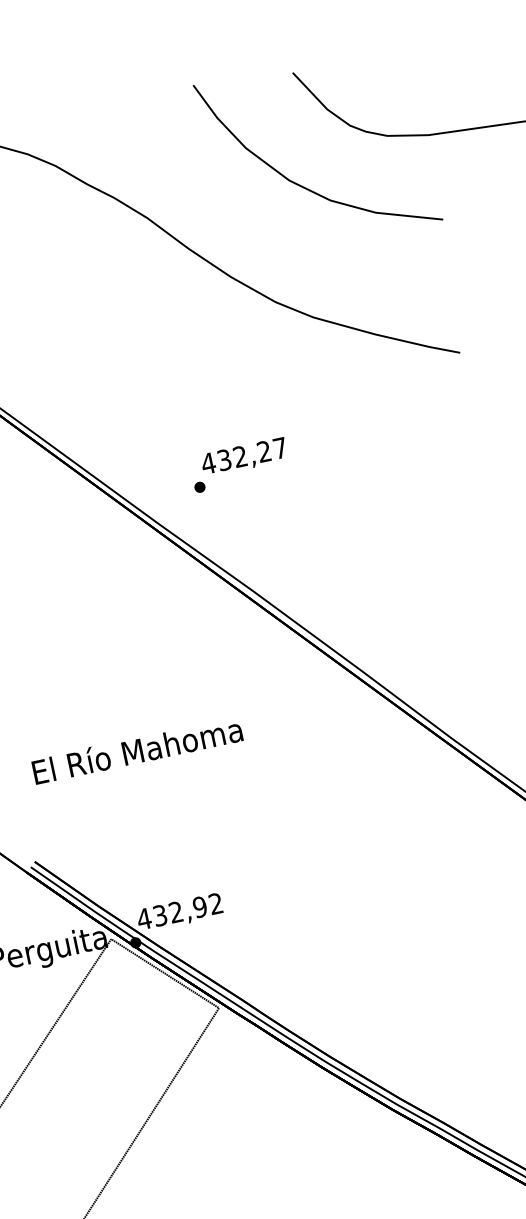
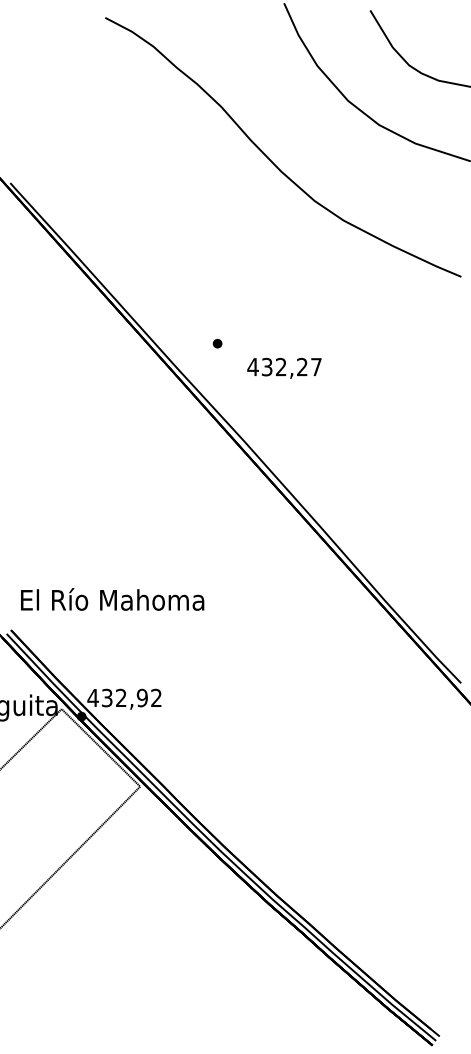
text: (244, 456) -> (284, 367), moved
text: (137, 750) -> (112, 599), moved

